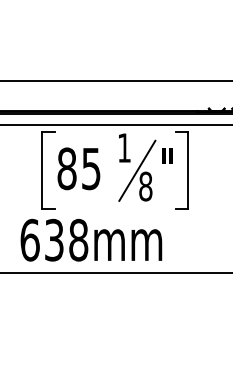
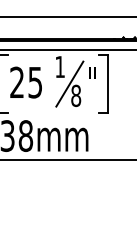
text: (66, 168) -> (16, 82), 85 -> 25

